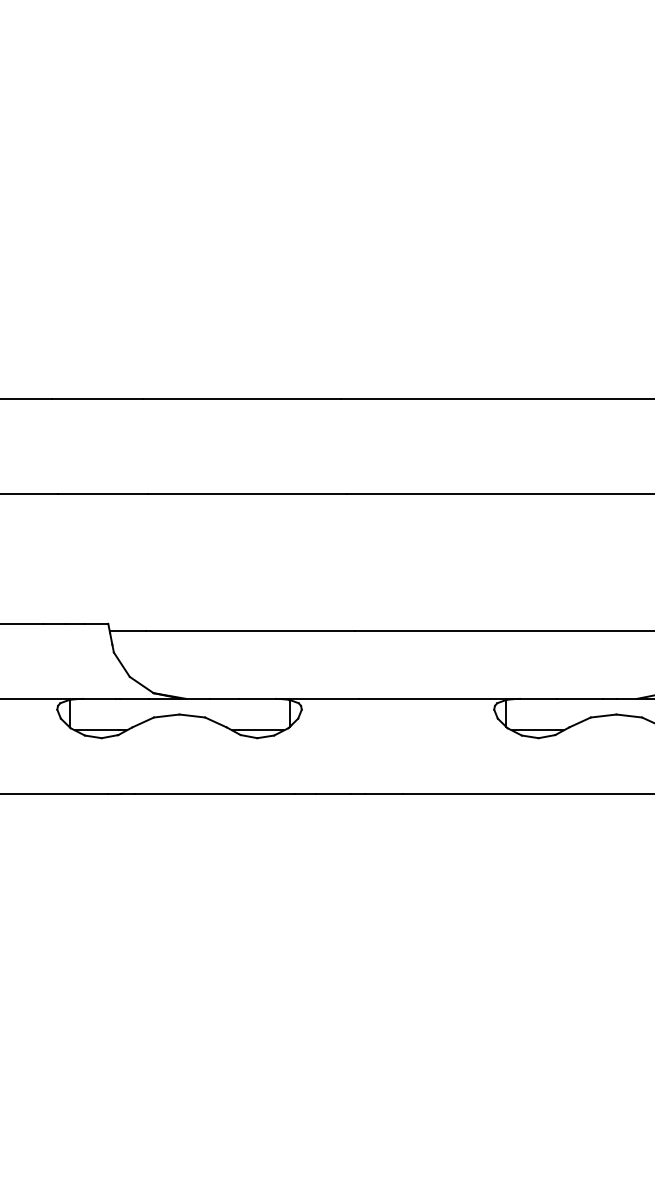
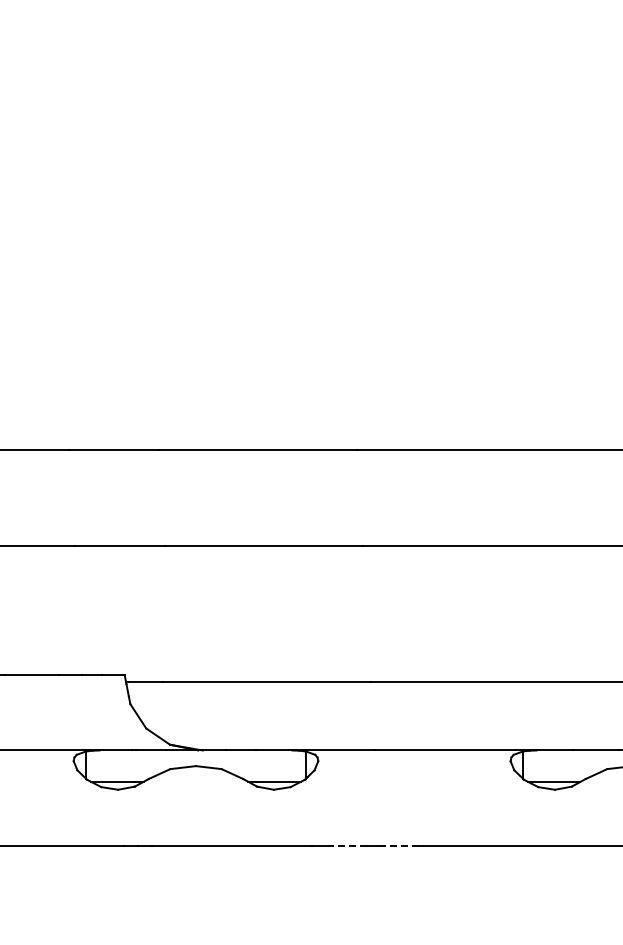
line: (332, 794) -> (348, 846), solid -> dashed
line: (383, 794) -> (399, 846), solid -> dashed

